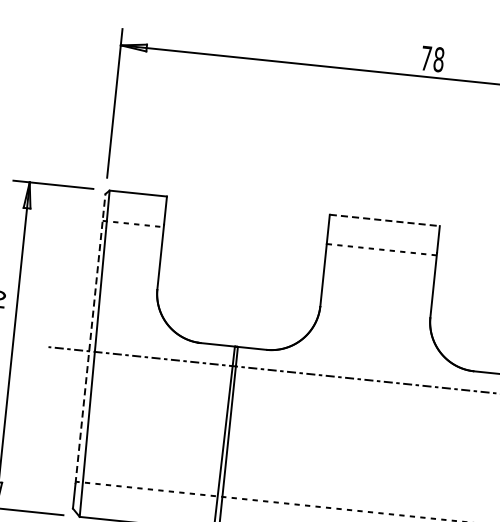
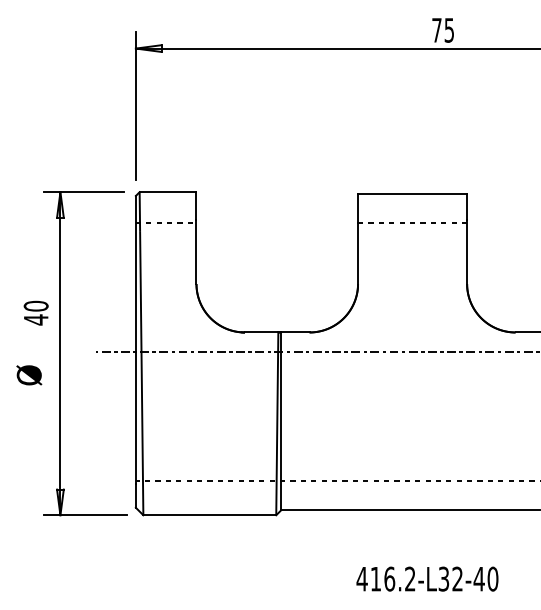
text: (439, 58) -> (449, 29), 78 -> 75
line: (384, 220) -> (412, 193), dashed -> solid
line: (90, 338) -> (135, 339), dashed -> solid

